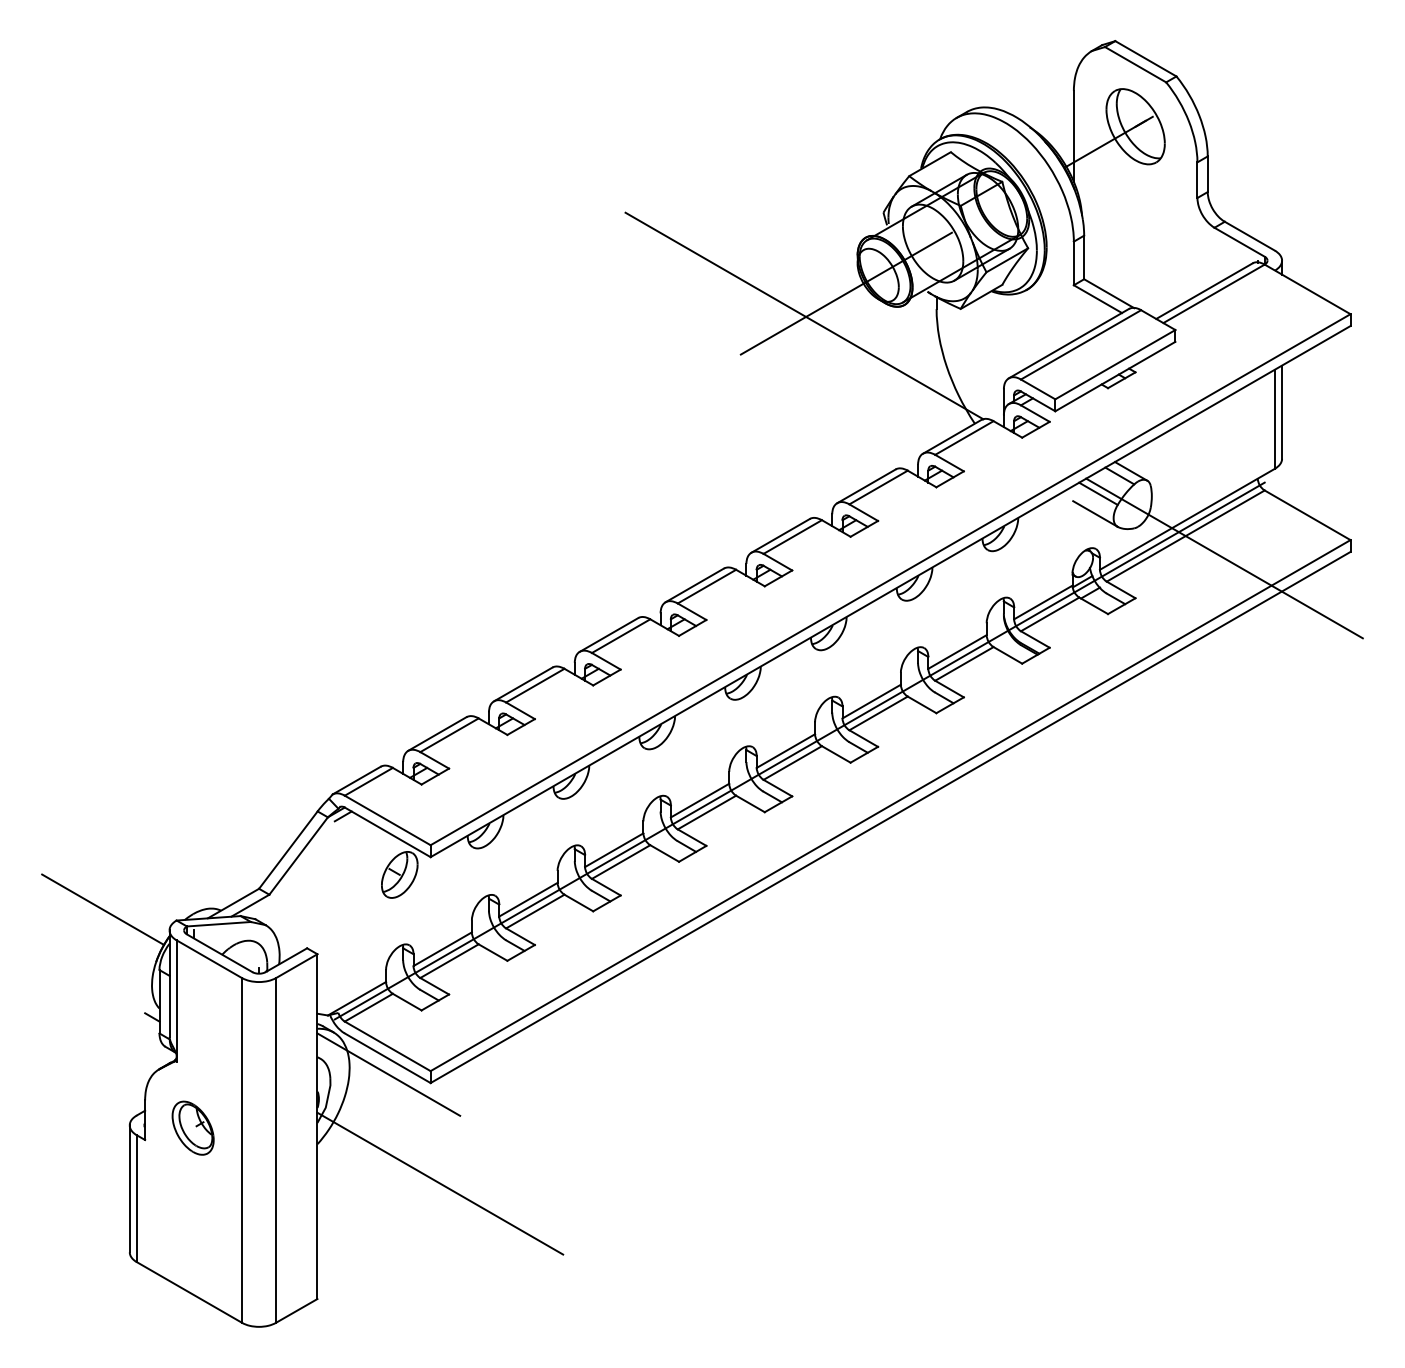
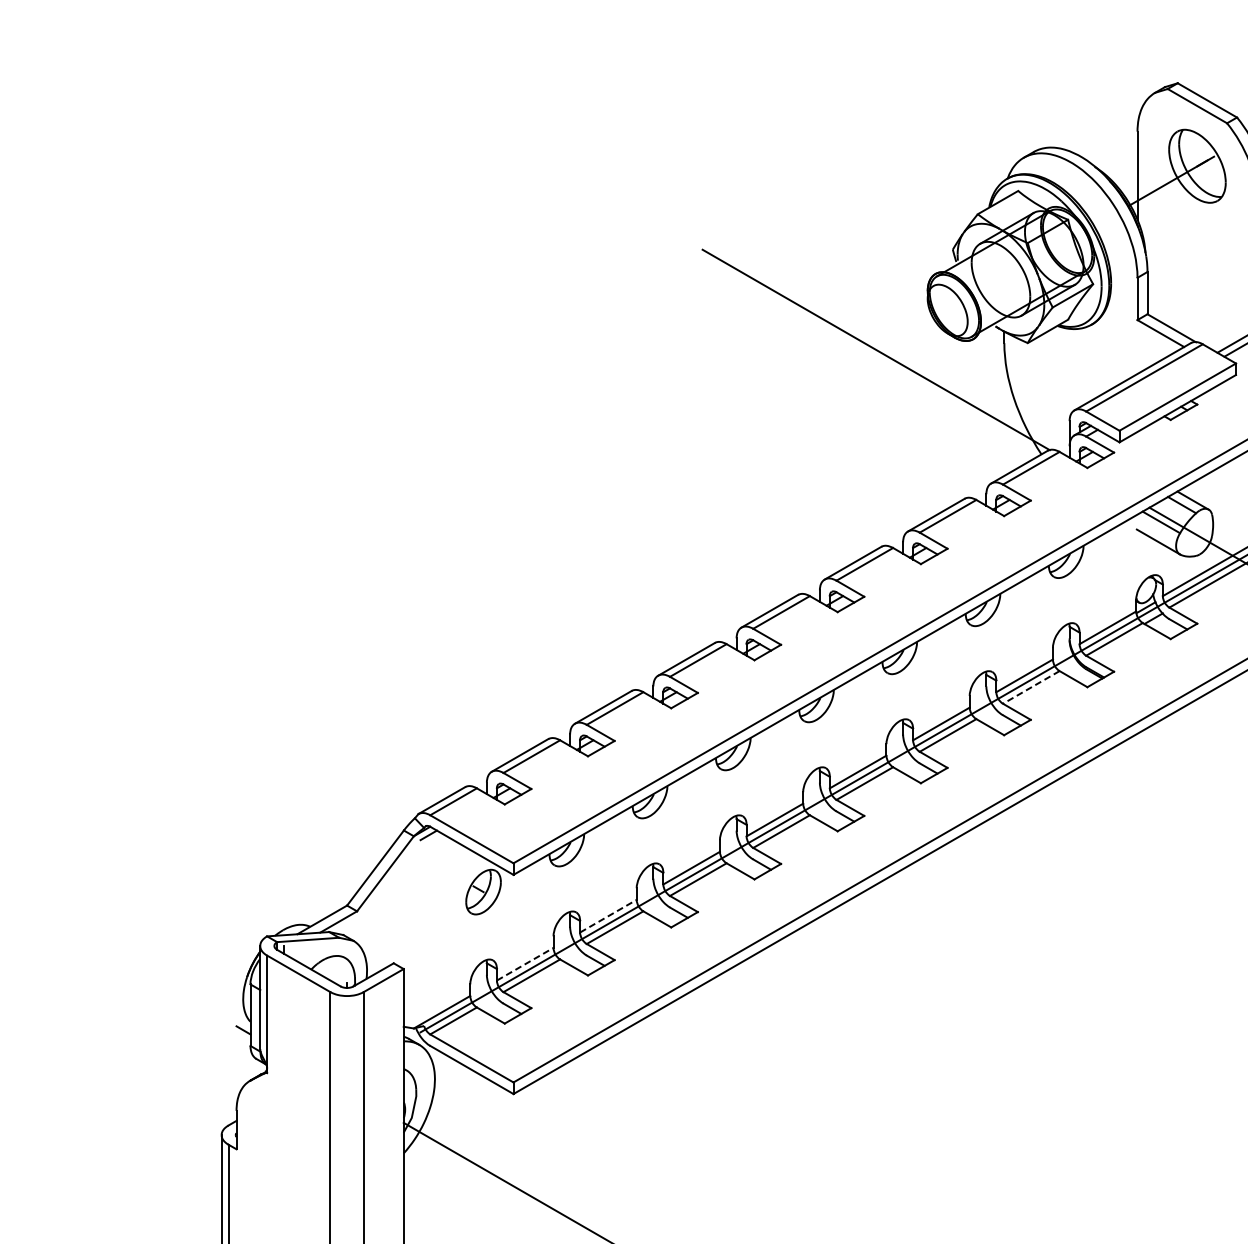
line: (845, 293) -> (915, 328), removed
line: (964, 663) -> (1031, 687), solid -> dashed
line: (528, 899) -> (608, 915), solid -> dashed
line: (103, 909) -> (196, 925), removed
line: (442, 949) -> (525, 964), solid -> dashed
line: (388, 1074) -> (472, 1085), removed
part: (192, 1127) -> (282, 1137), removed

